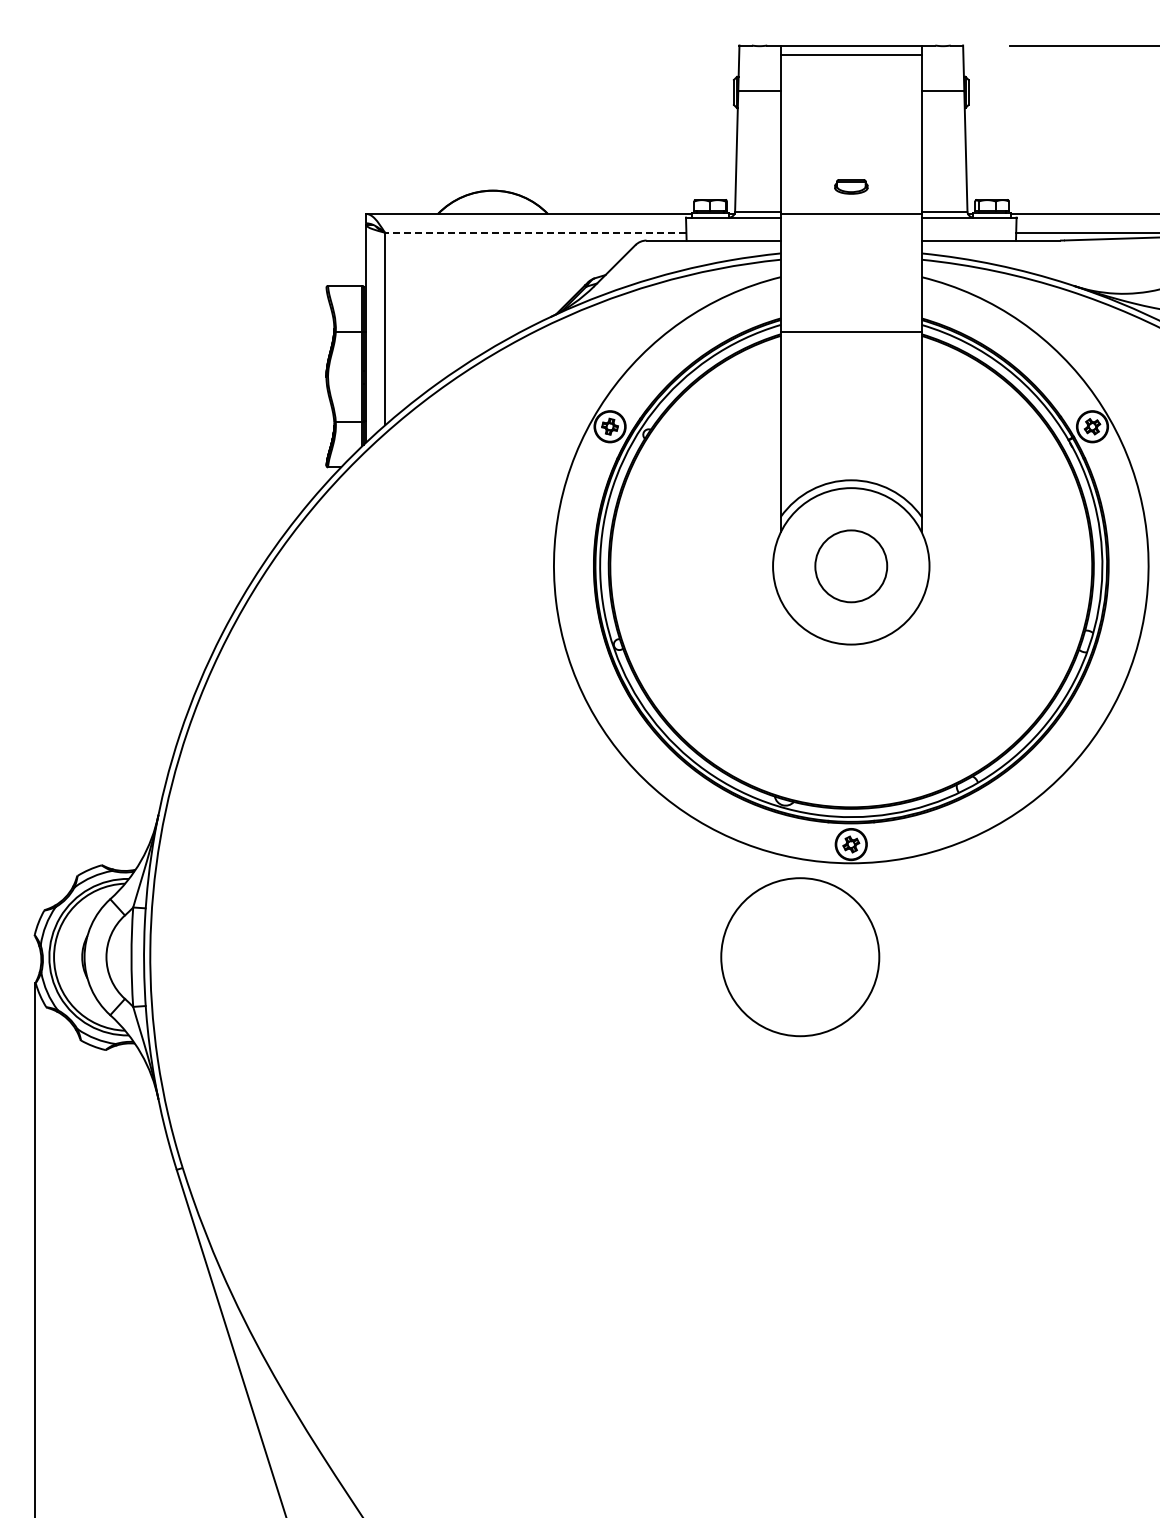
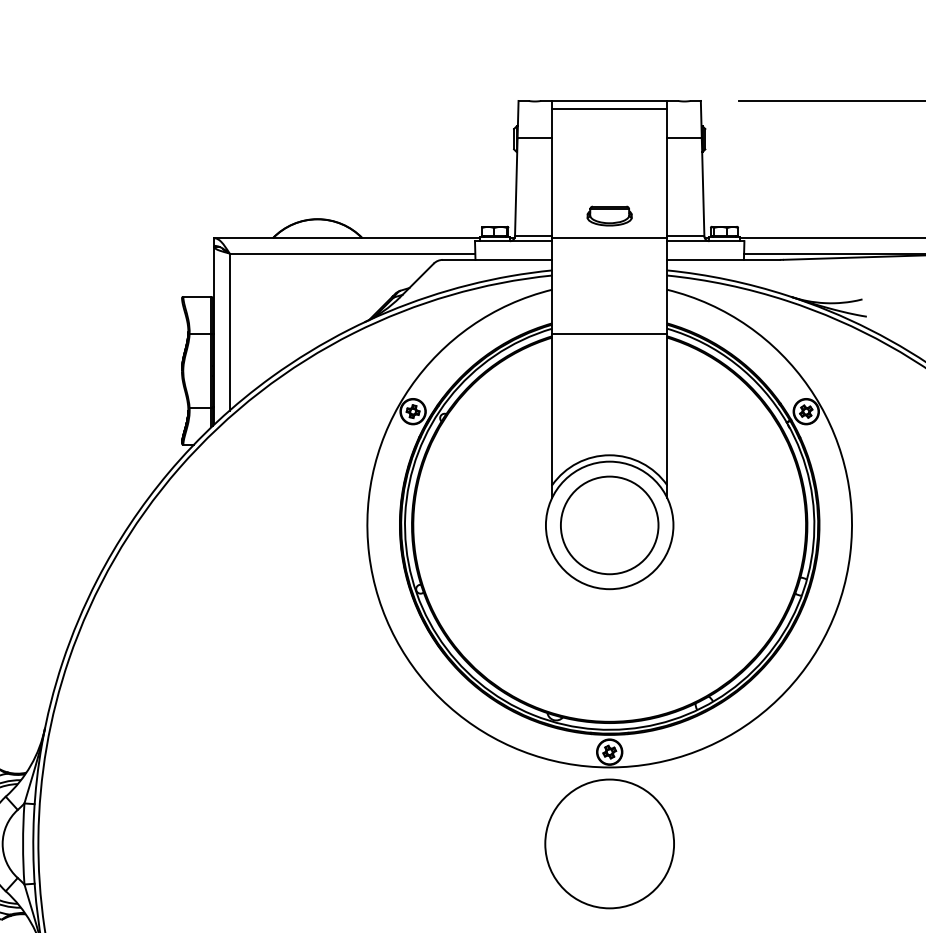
part: (851, 186) -> (609, 215), size x1.67
line: (535, 232) -> (352, 253), dashed -> solid
circle: (851, 566) -> (609, 525), size x1.67
circle: (800, 957) -> (609, 844), moved

